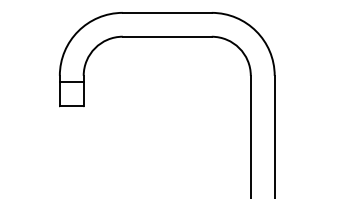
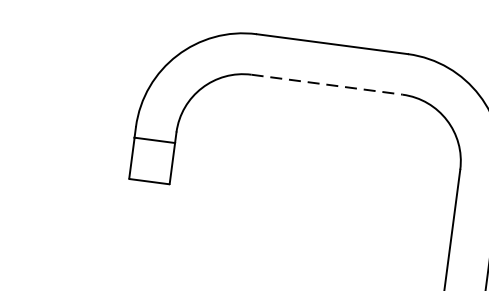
line: (167, 36) -> (327, 84), solid -> dashed

